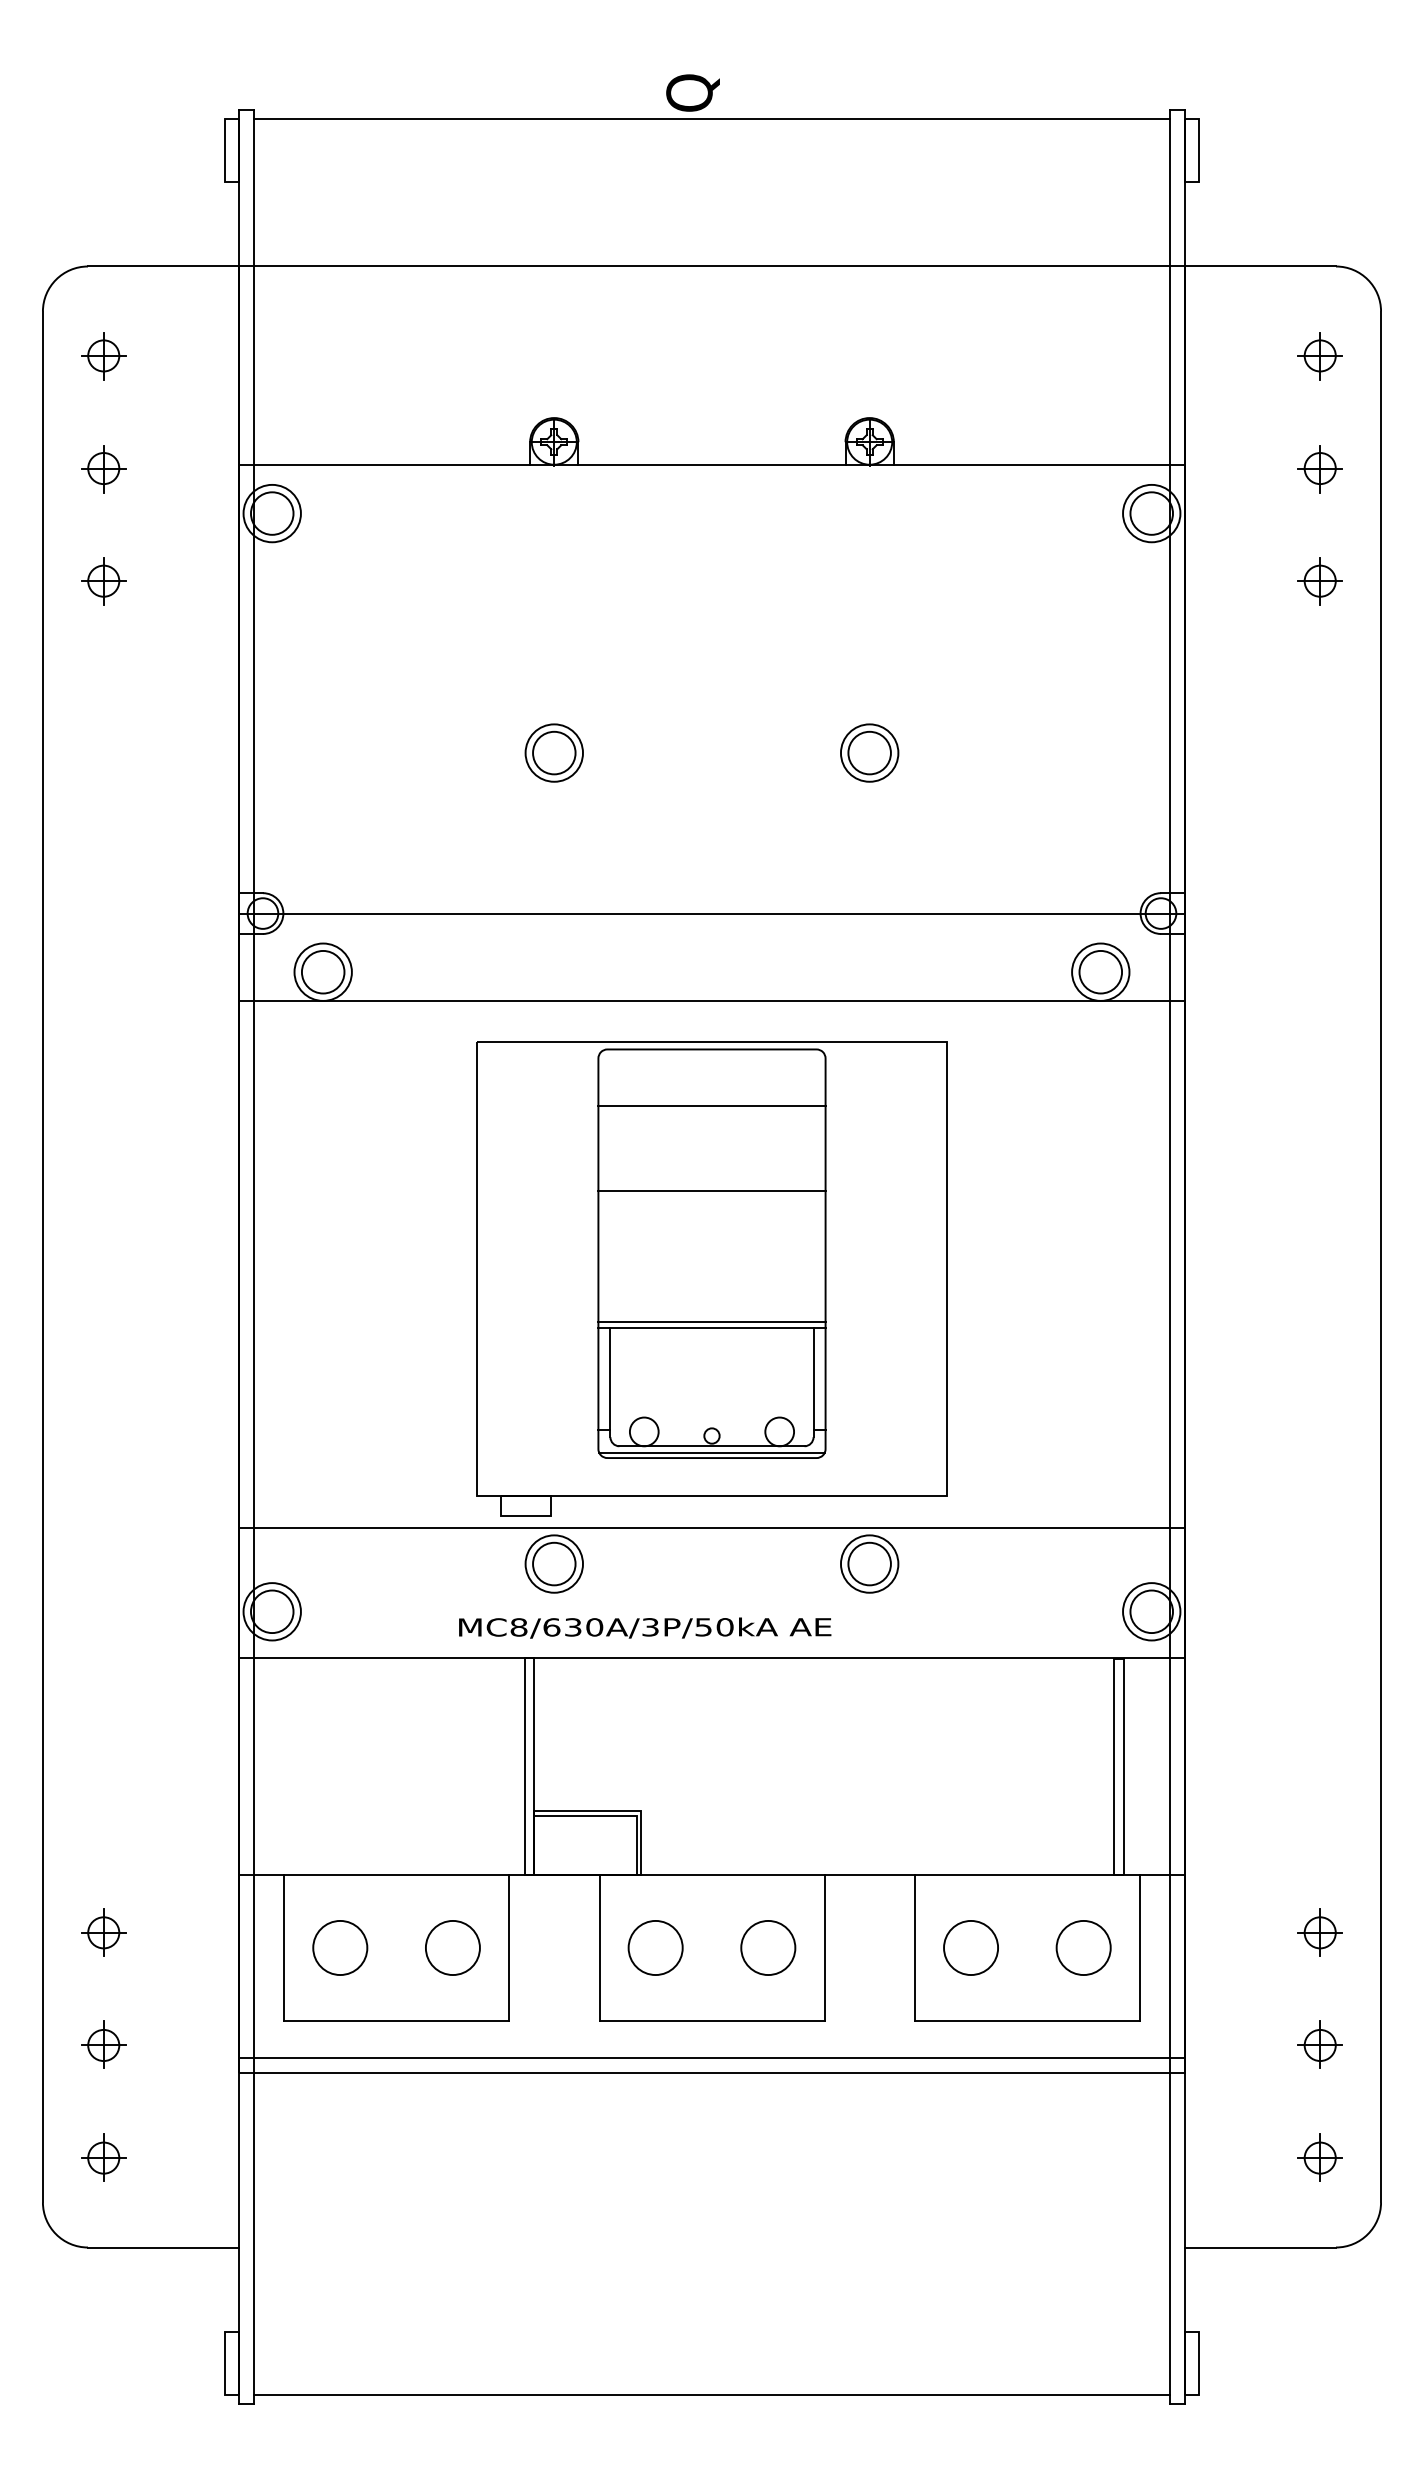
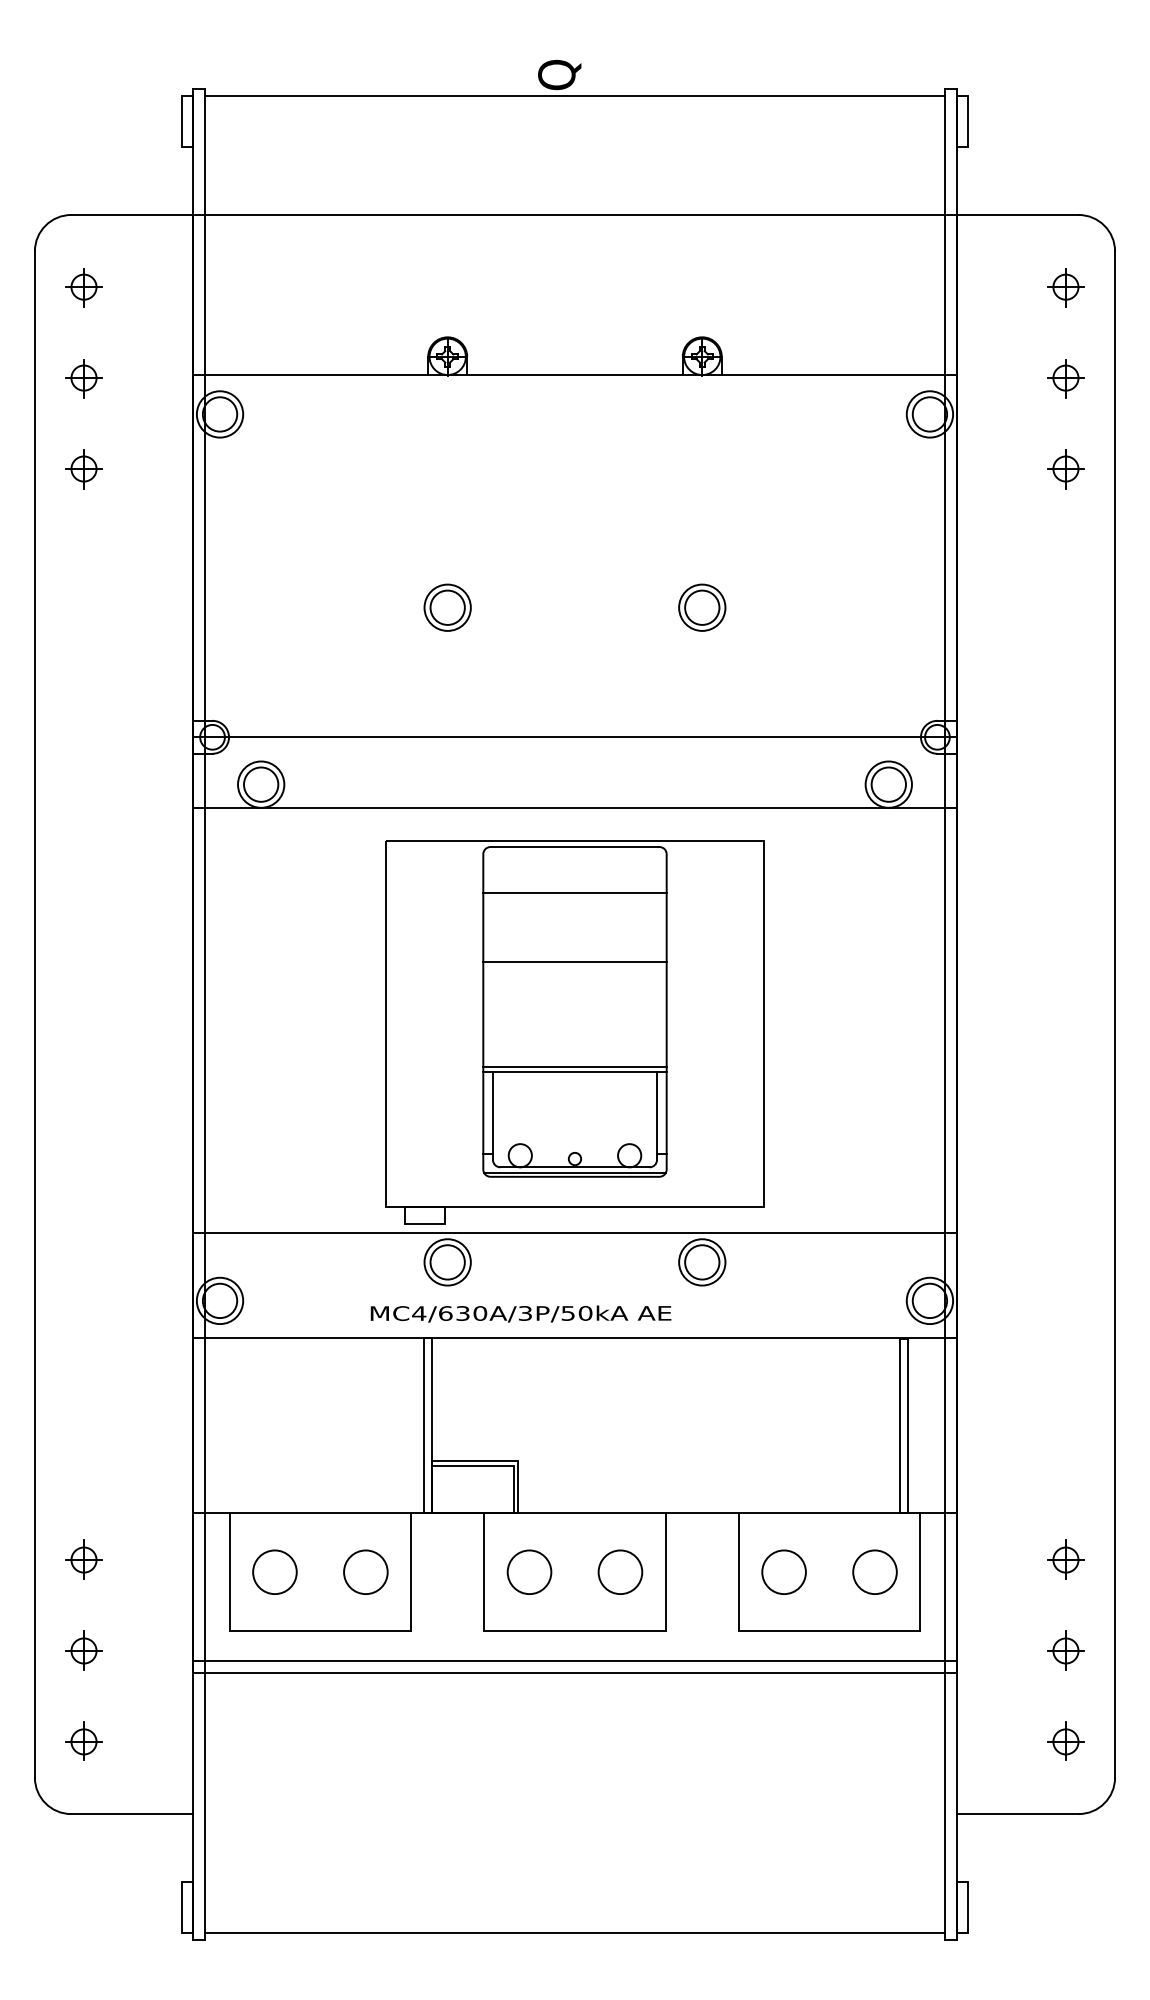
text: (518, 1627) -> (418, 1313), MC8/630A/3P/50kA -> MC4/630A/3P/50kA

